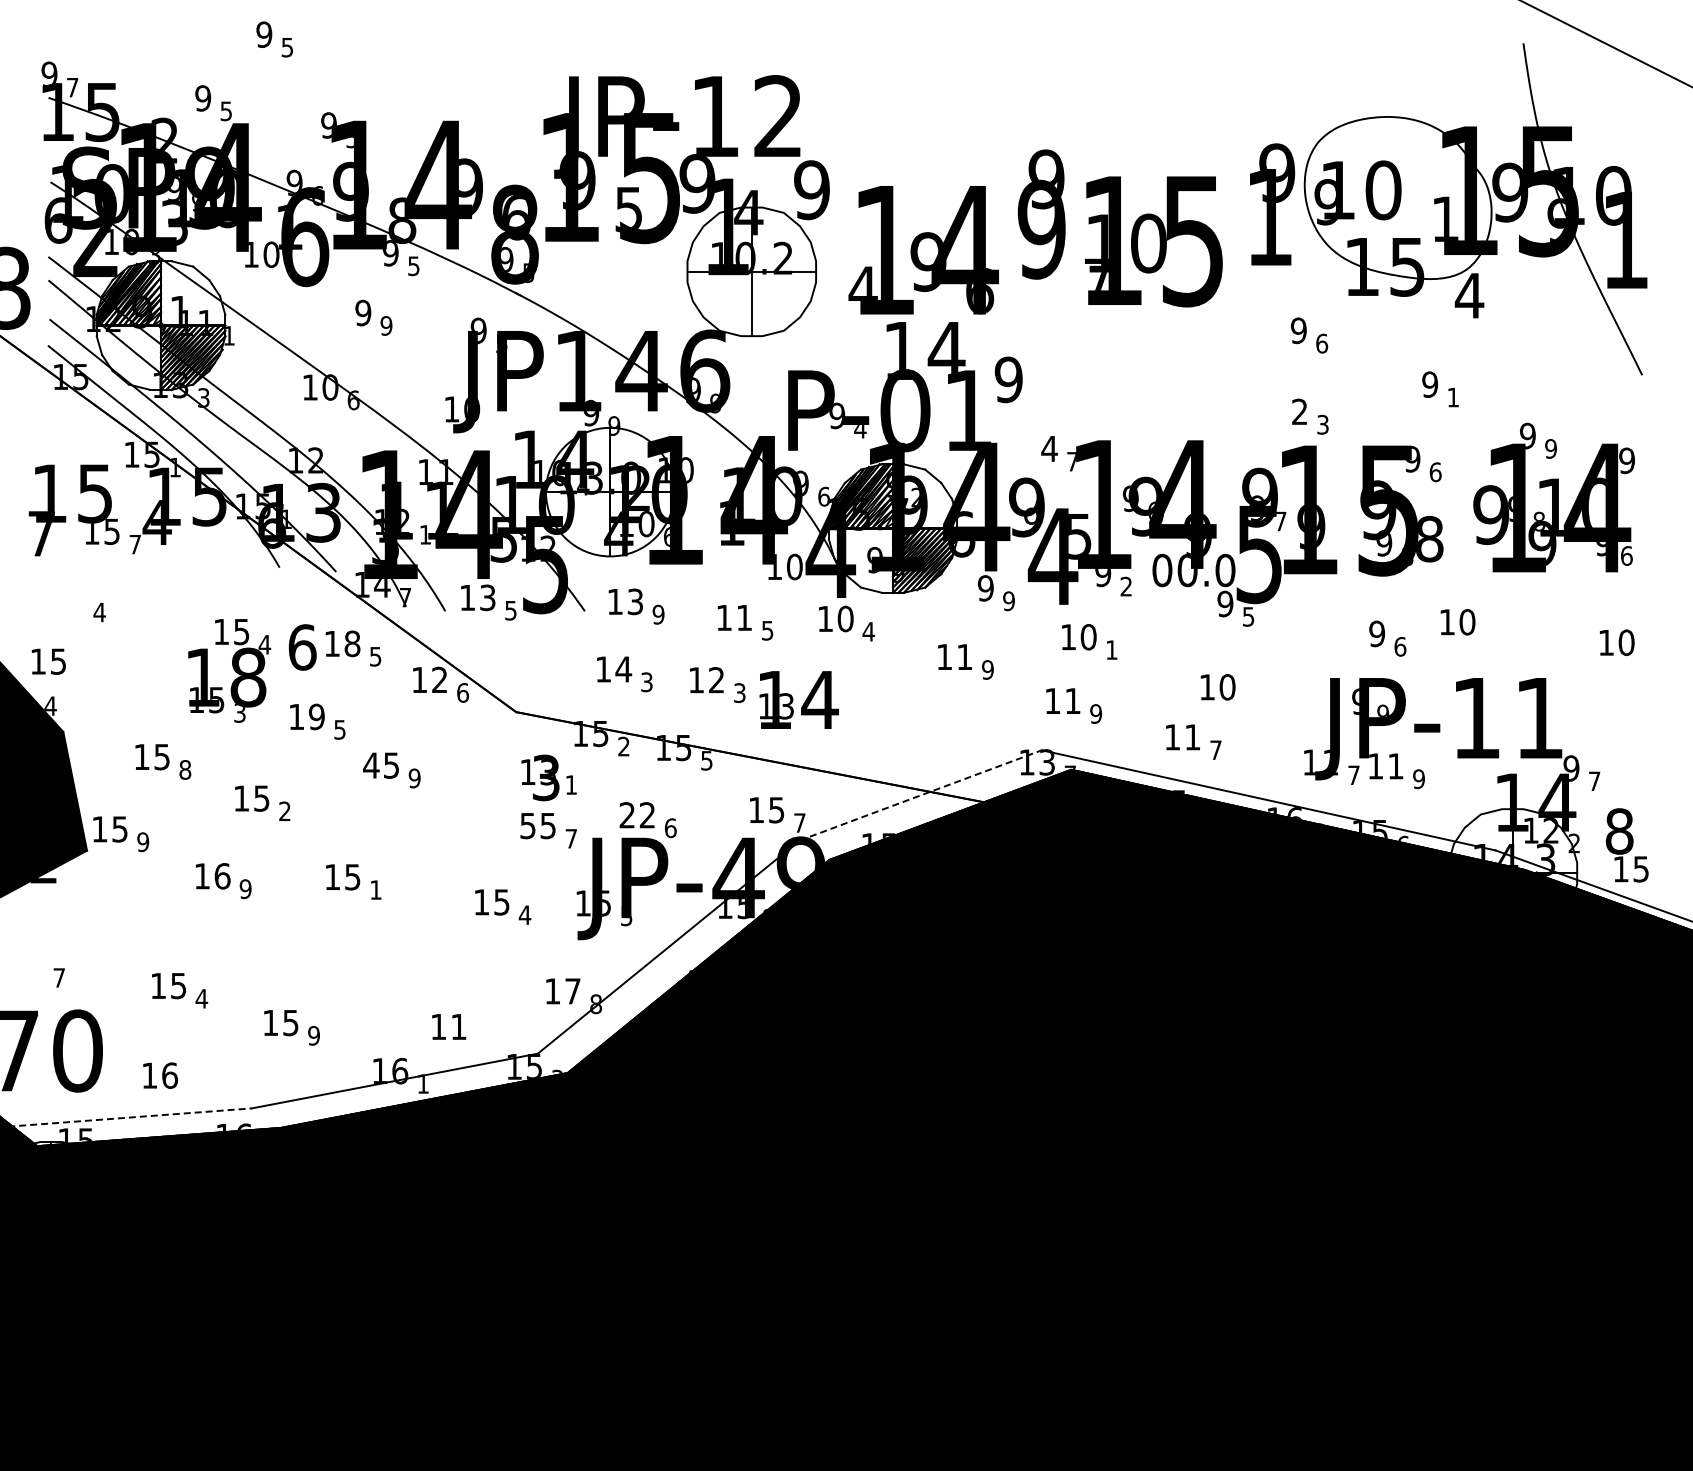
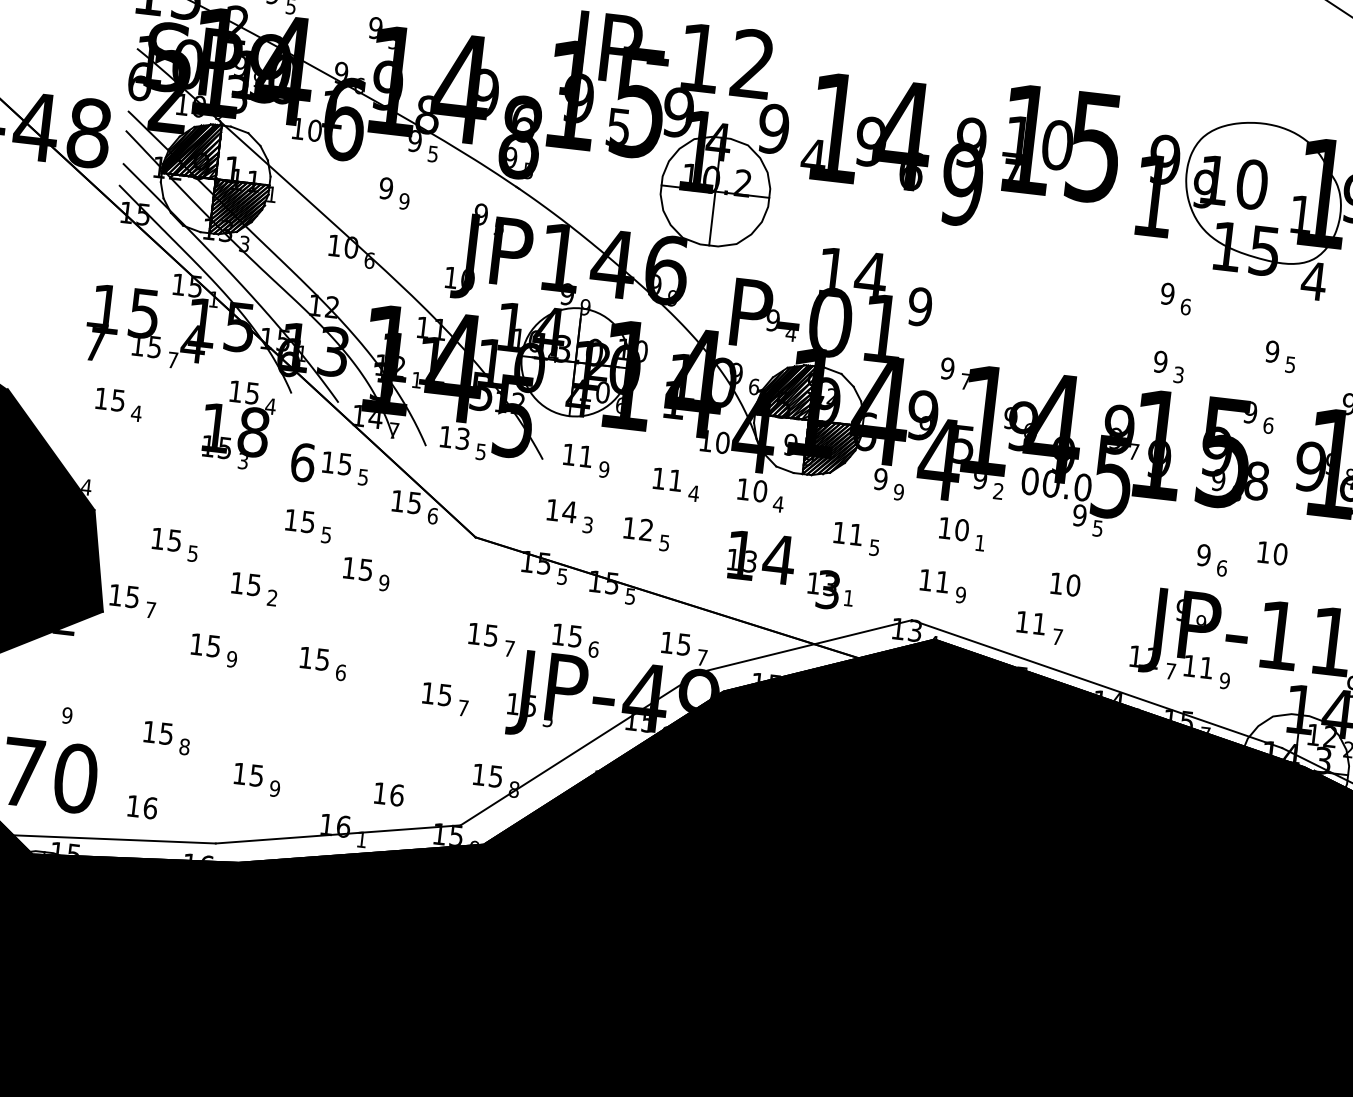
text: (1153, 241) -> (1061, 144), moved
text: (923, 250) -> (868, 131), moved
text: (1452, 397) -> (1289, 364), 1 -> 5
text: (1299, 411) -> (1160, 361), 2 -> 9
text: (1049, 448) -> (947, 368), 4 -> 9
text: (634, 601) -> (585, 456), 13 -> 11
text: (767, 630) -> (693, 493), 5 -> 4
text: (352, 643) -> (345, 464), 18 -> 15
text: (48, 661) -> (110, 399), moved
text: (987, 669) -> (874, 547), 9 -> 5
text: (229, 670) -> (238, 424), moved
text: (439, 679) -> (414, 502), 12 -> 15
text: (739, 692) -> (664, 542), 3 -> 5
text: (798, 699) -> (761, 557), moved
text: (316, 716) -> (307, 521), 19 -> 15
text: (623, 746) -> (562, 576), 2 -> 5
text: (371, 765) -> (349, 568), 45 -> 15
text: (1069, 767) -> (933, 637), 7 -> 4
text: (185, 769) -> (193, 553), 8 -> 5
text: (548, 777) -> (830, 589), moved
line: (921, 795) -> (806, 646), dashed -> solid
text: (1294, 813) -> (1117, 697), 16 -> 14
text: (636, 815) -> (566, 635), 22 -> 15
text: (527, 826) -> (473, 634), 55 -> 15
text: (1402, 838) -> (1205, 728), 6 -> 7
text: (143, 842) -> (150, 610), 9 -> 7
text: (222, 876) -> (213, 646), 16 -> 15
text: (376, 889) -> (341, 672), 1 -> 6
text: (524, 914) -> (462, 707), 4 -> 7
text: (59, 977) -> (67, 715), 7 -> 9
text: (572, 991) -> (495, 776), 17 -> 15
text: (201, 998) -> (184, 746), 4 -> 8
text: (458, 1026) -> (396, 794), 11 -> 16
text: (556, 1071) -> (474, 842), 3 -> 9
line: (130, 1117) -> (113, 839), dashed -> solid

